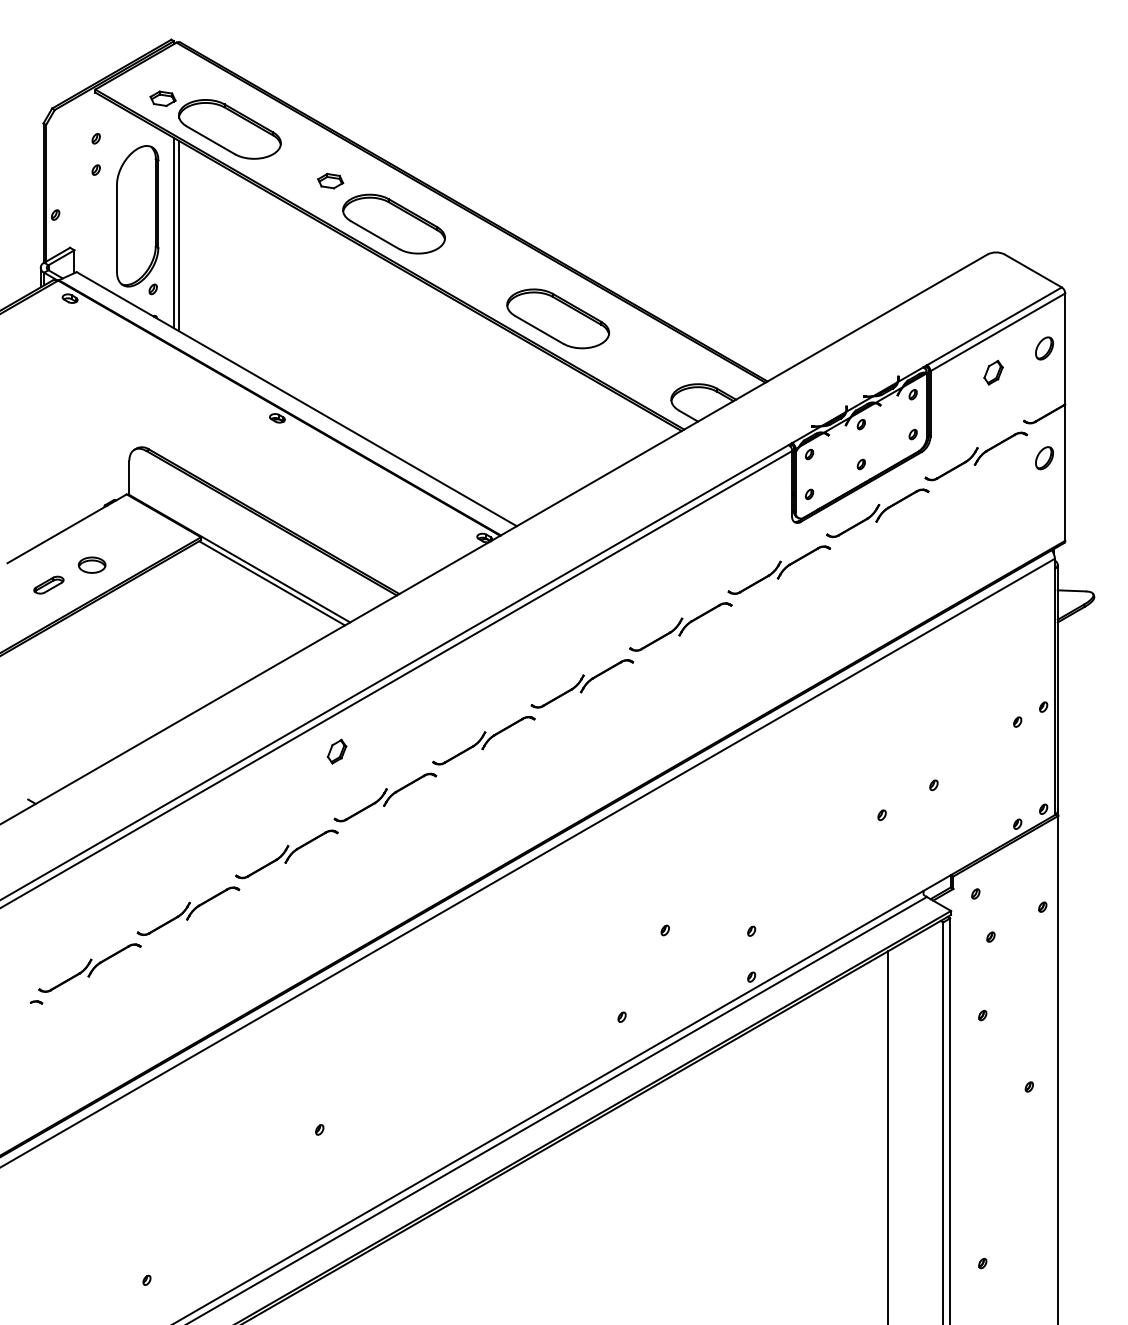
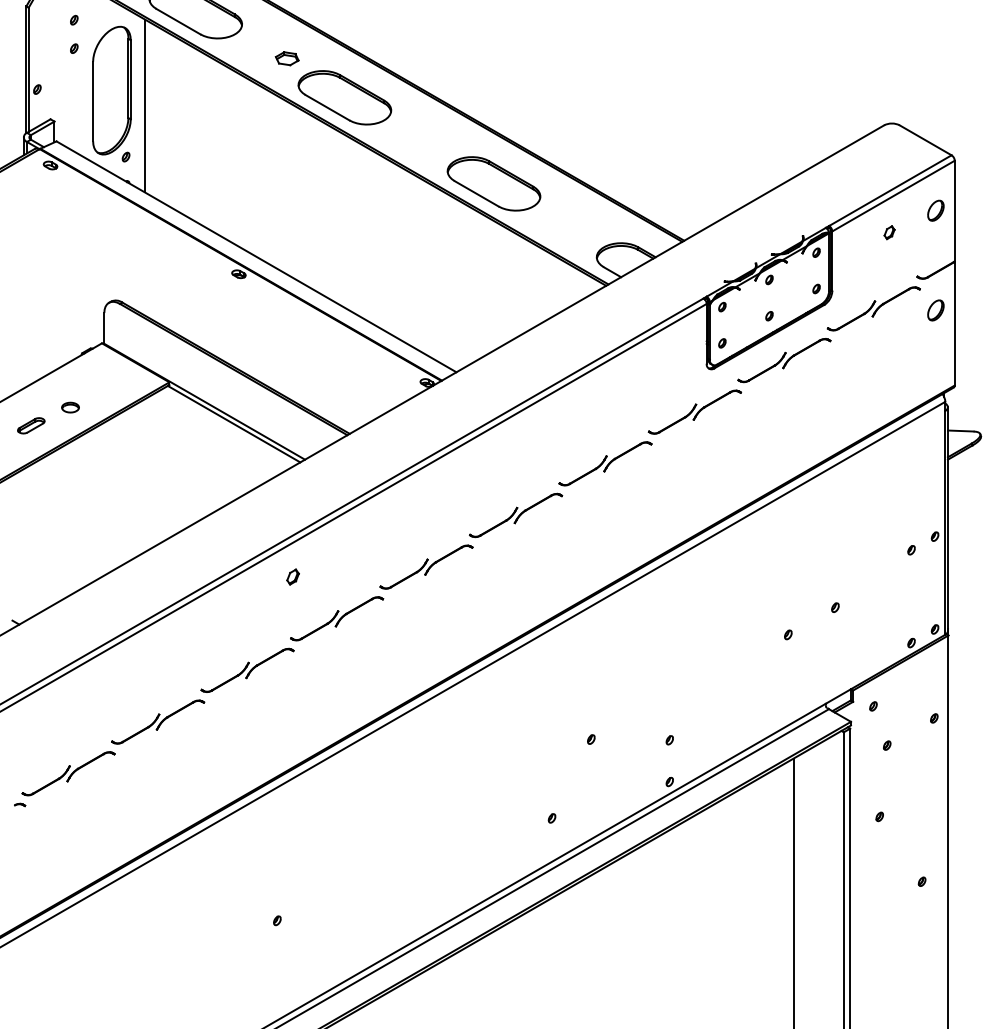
line: (179, 235) -> (149, 108), removed
part: (993, 372) -> (889, 232), size x0.6
part: (91, 564) -> (69, 407), size x0.7
part: (336, 751) -> (292, 576), size x0.7

